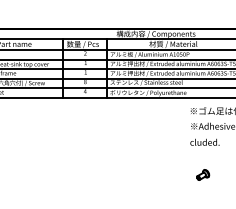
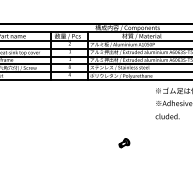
part: (203, 174) -> (124, 142), moved

